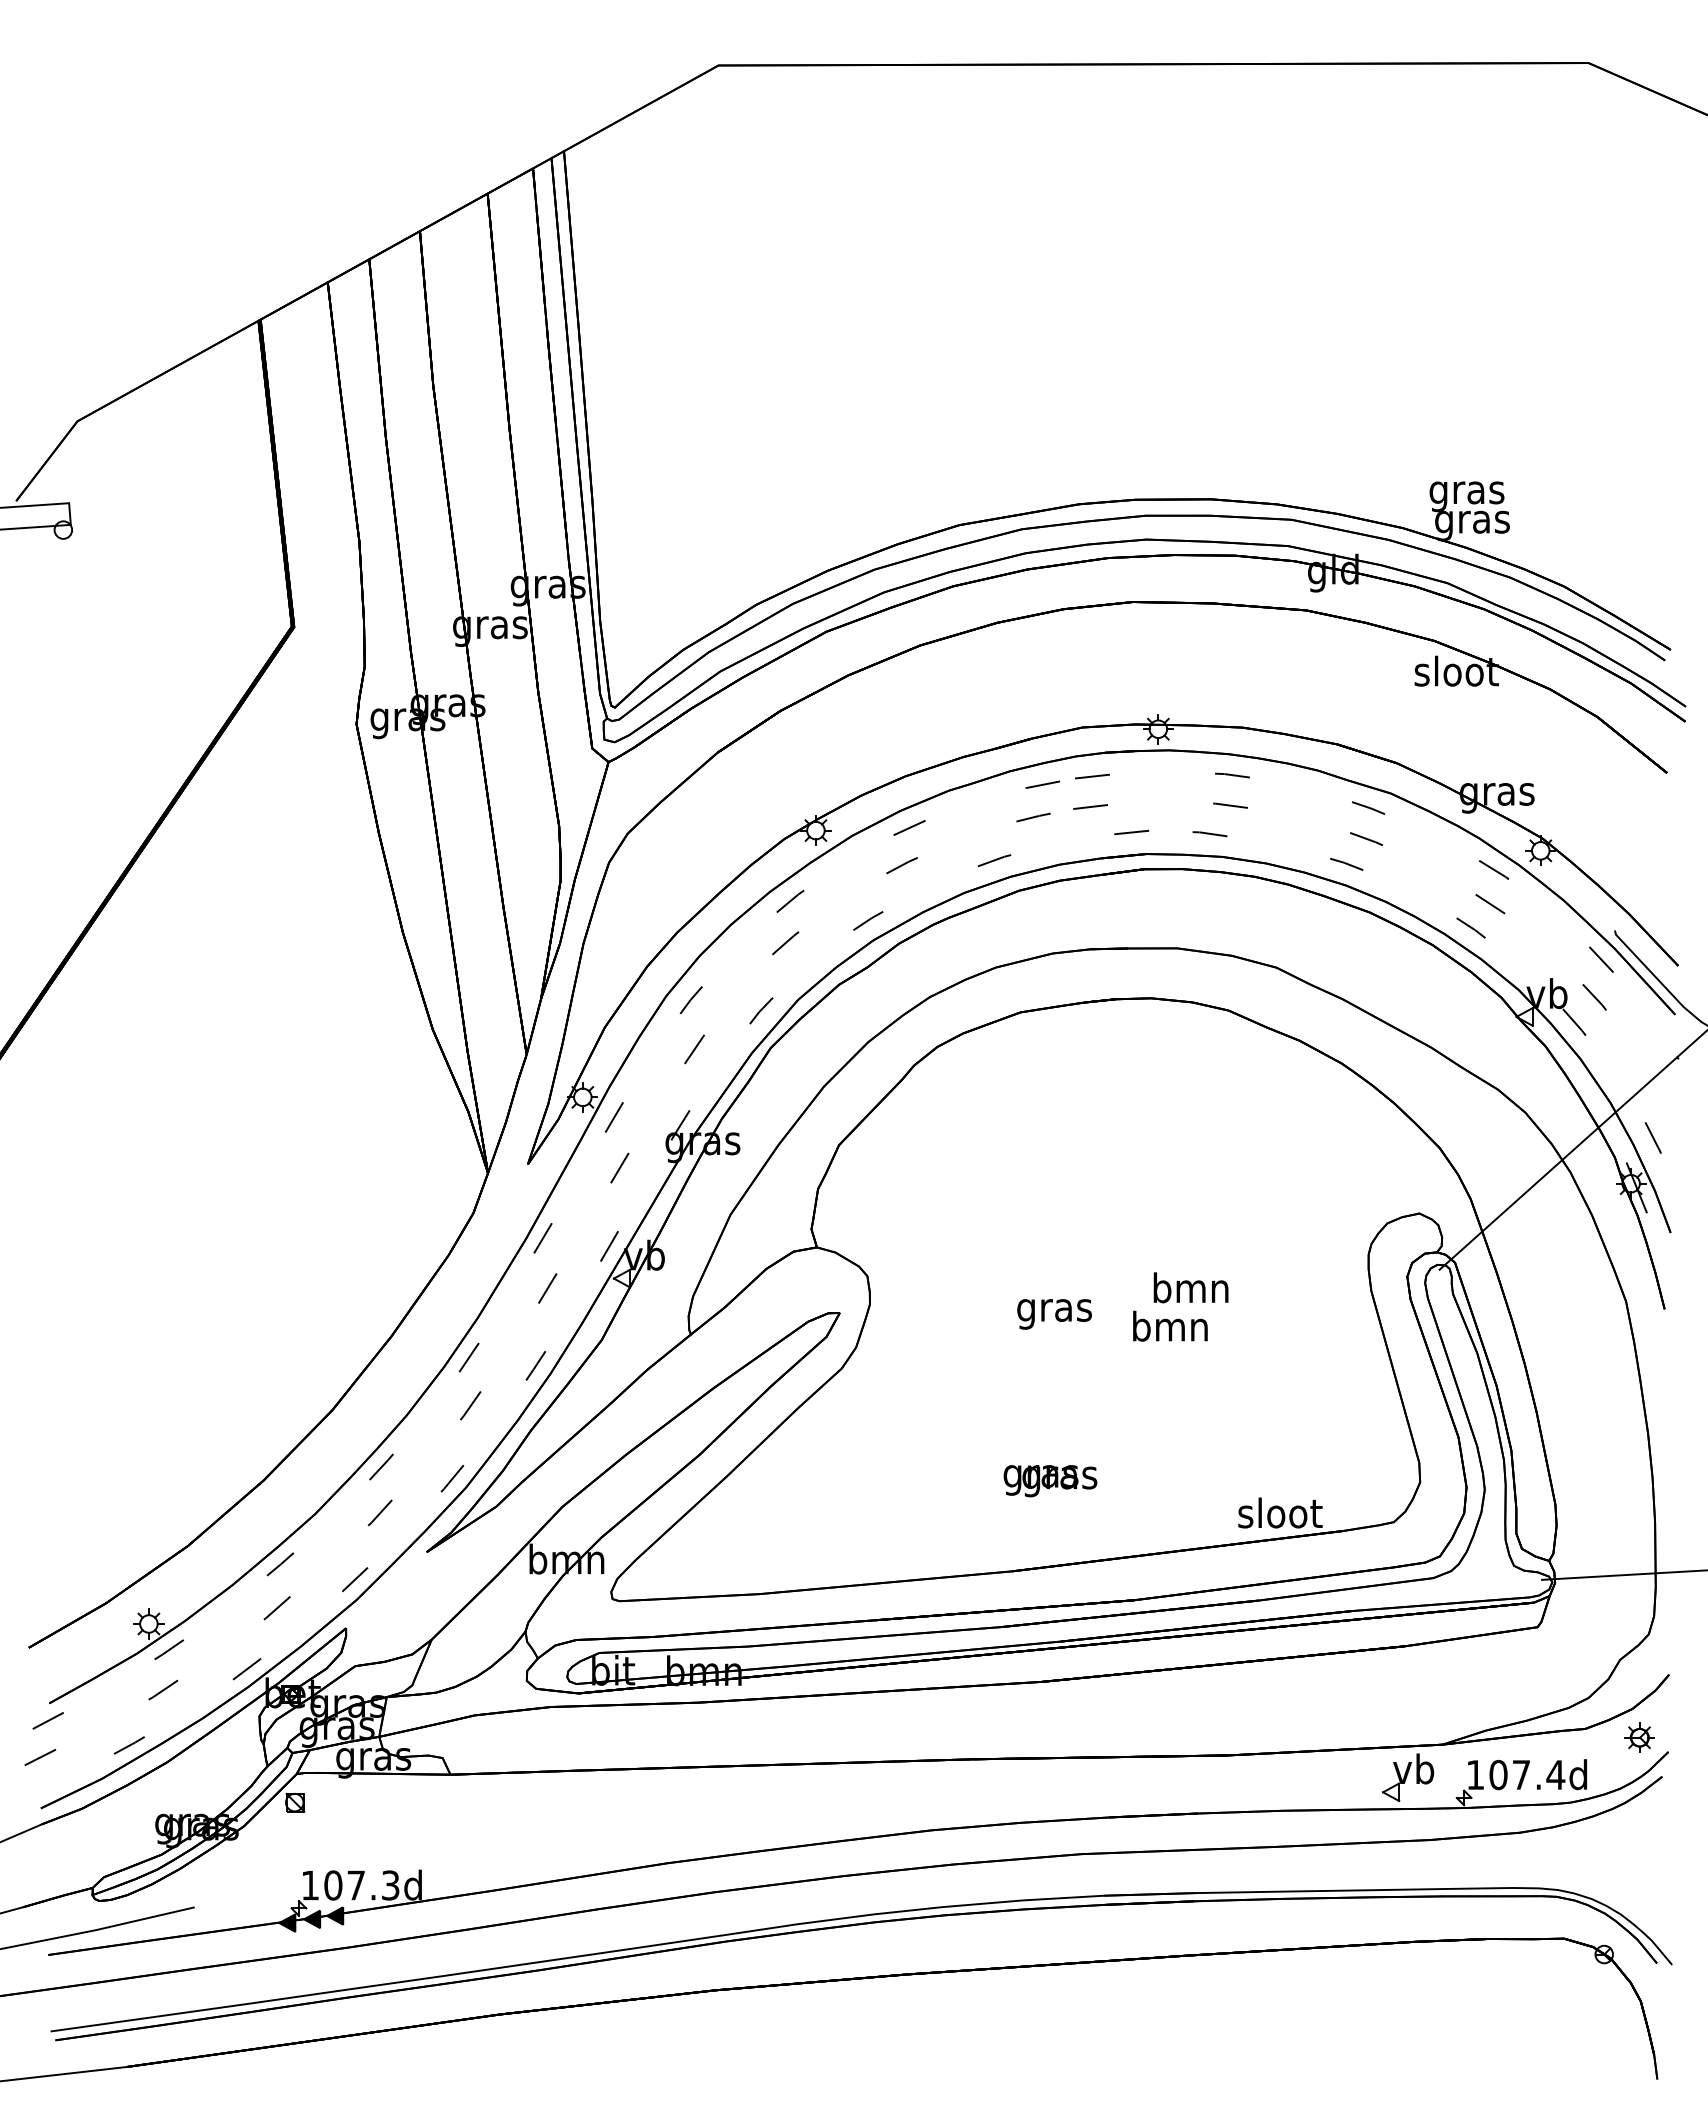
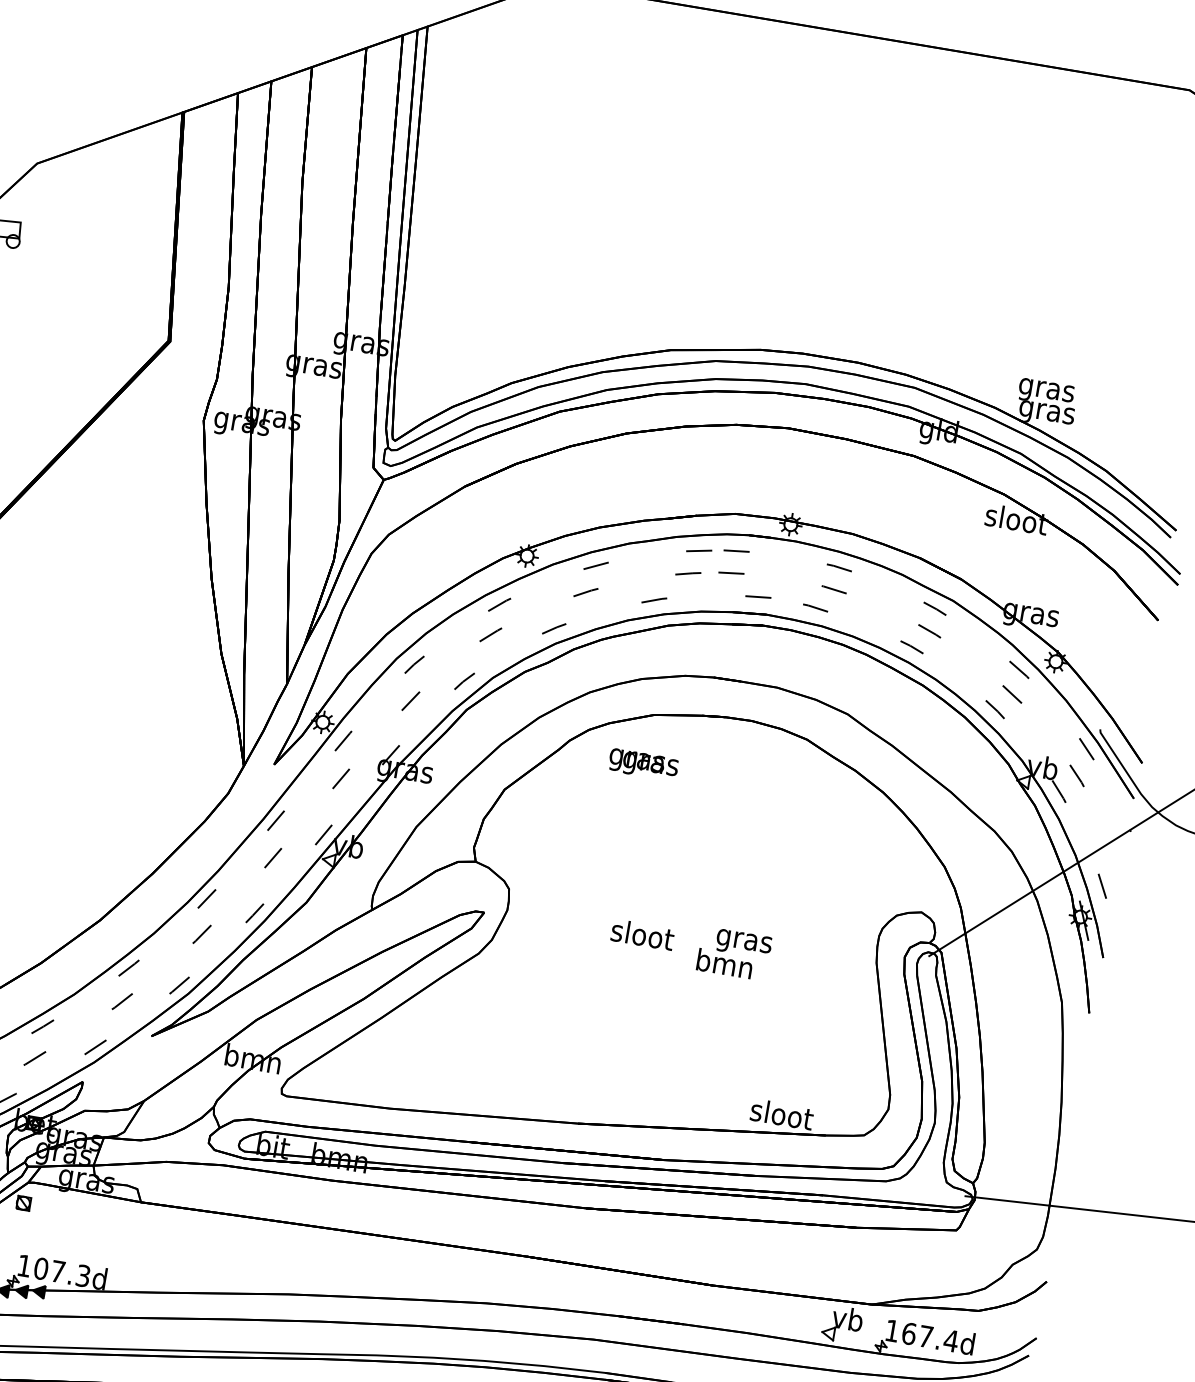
text: (1190, 1291) -> (743, 940), bmn -> gras
text: (1055, 1310) -> (642, 937), gras -> sloot
text: (1050, 1481) -> (643, 765), moved
part: (1639, 1737) -> (1017, 1323), removed
text: (1498, 1774) -> (909, 1333), 107.4d -> 167.4d

